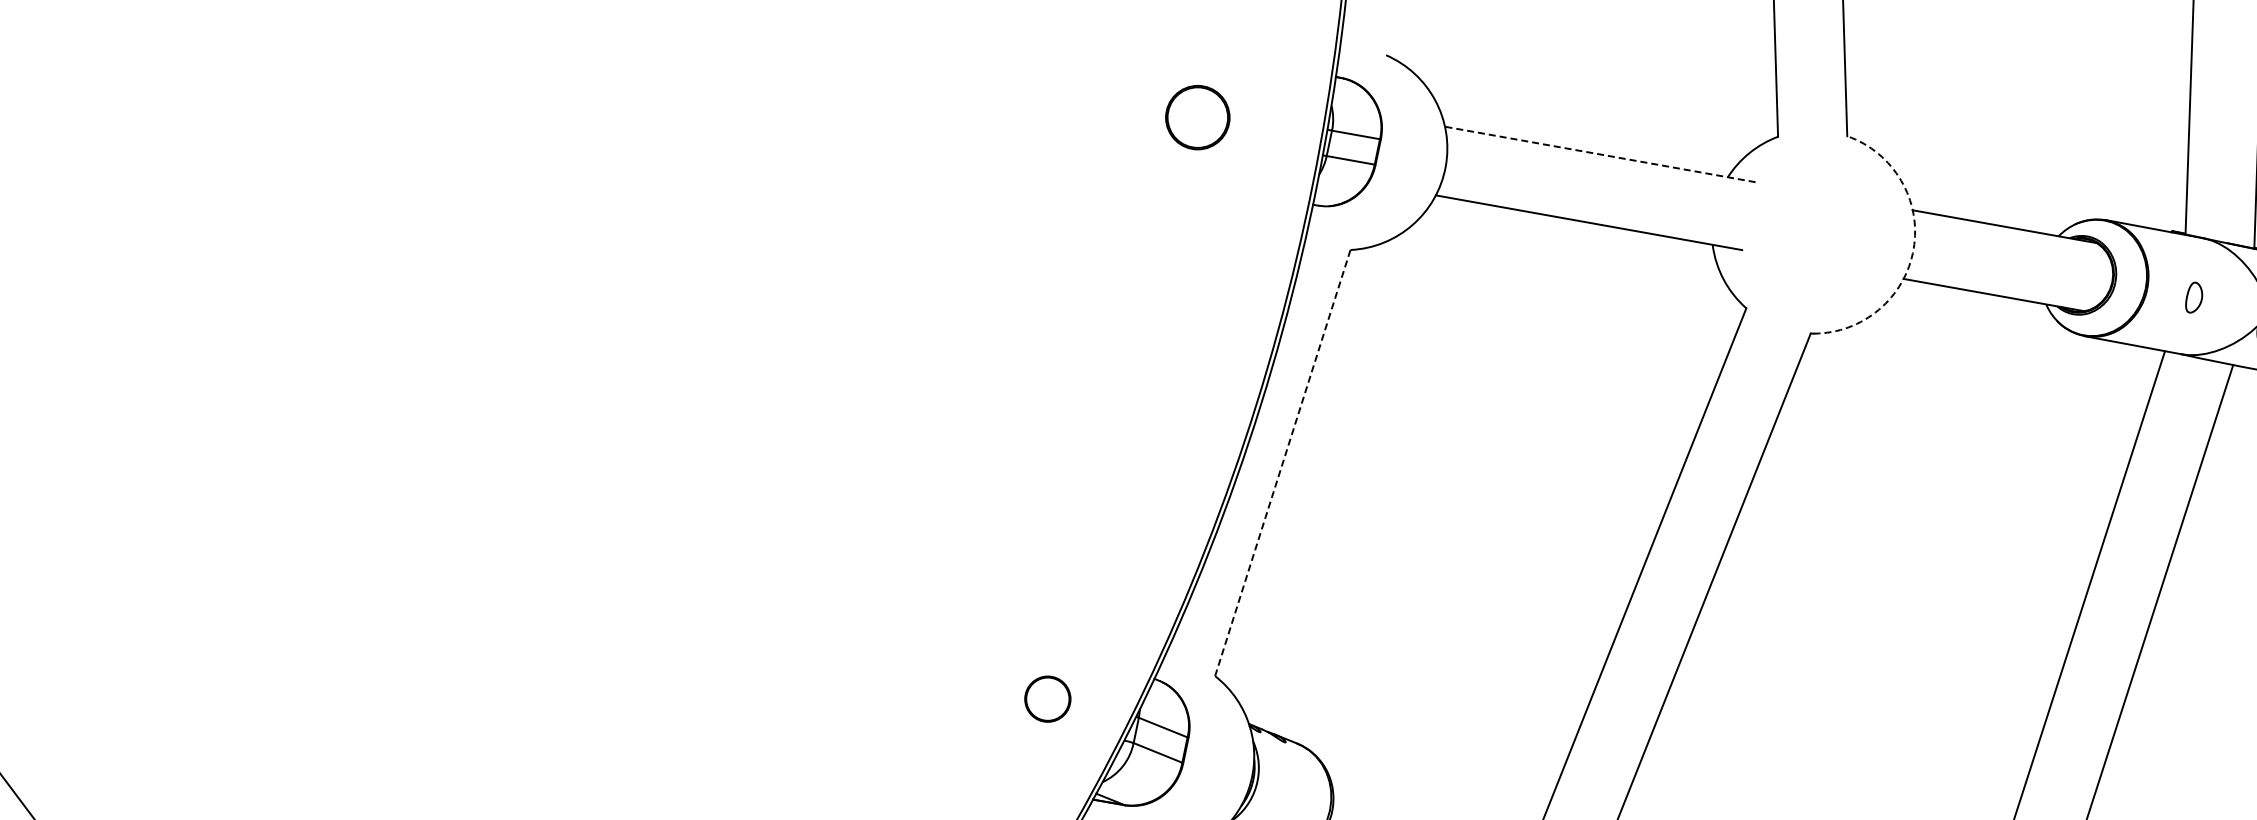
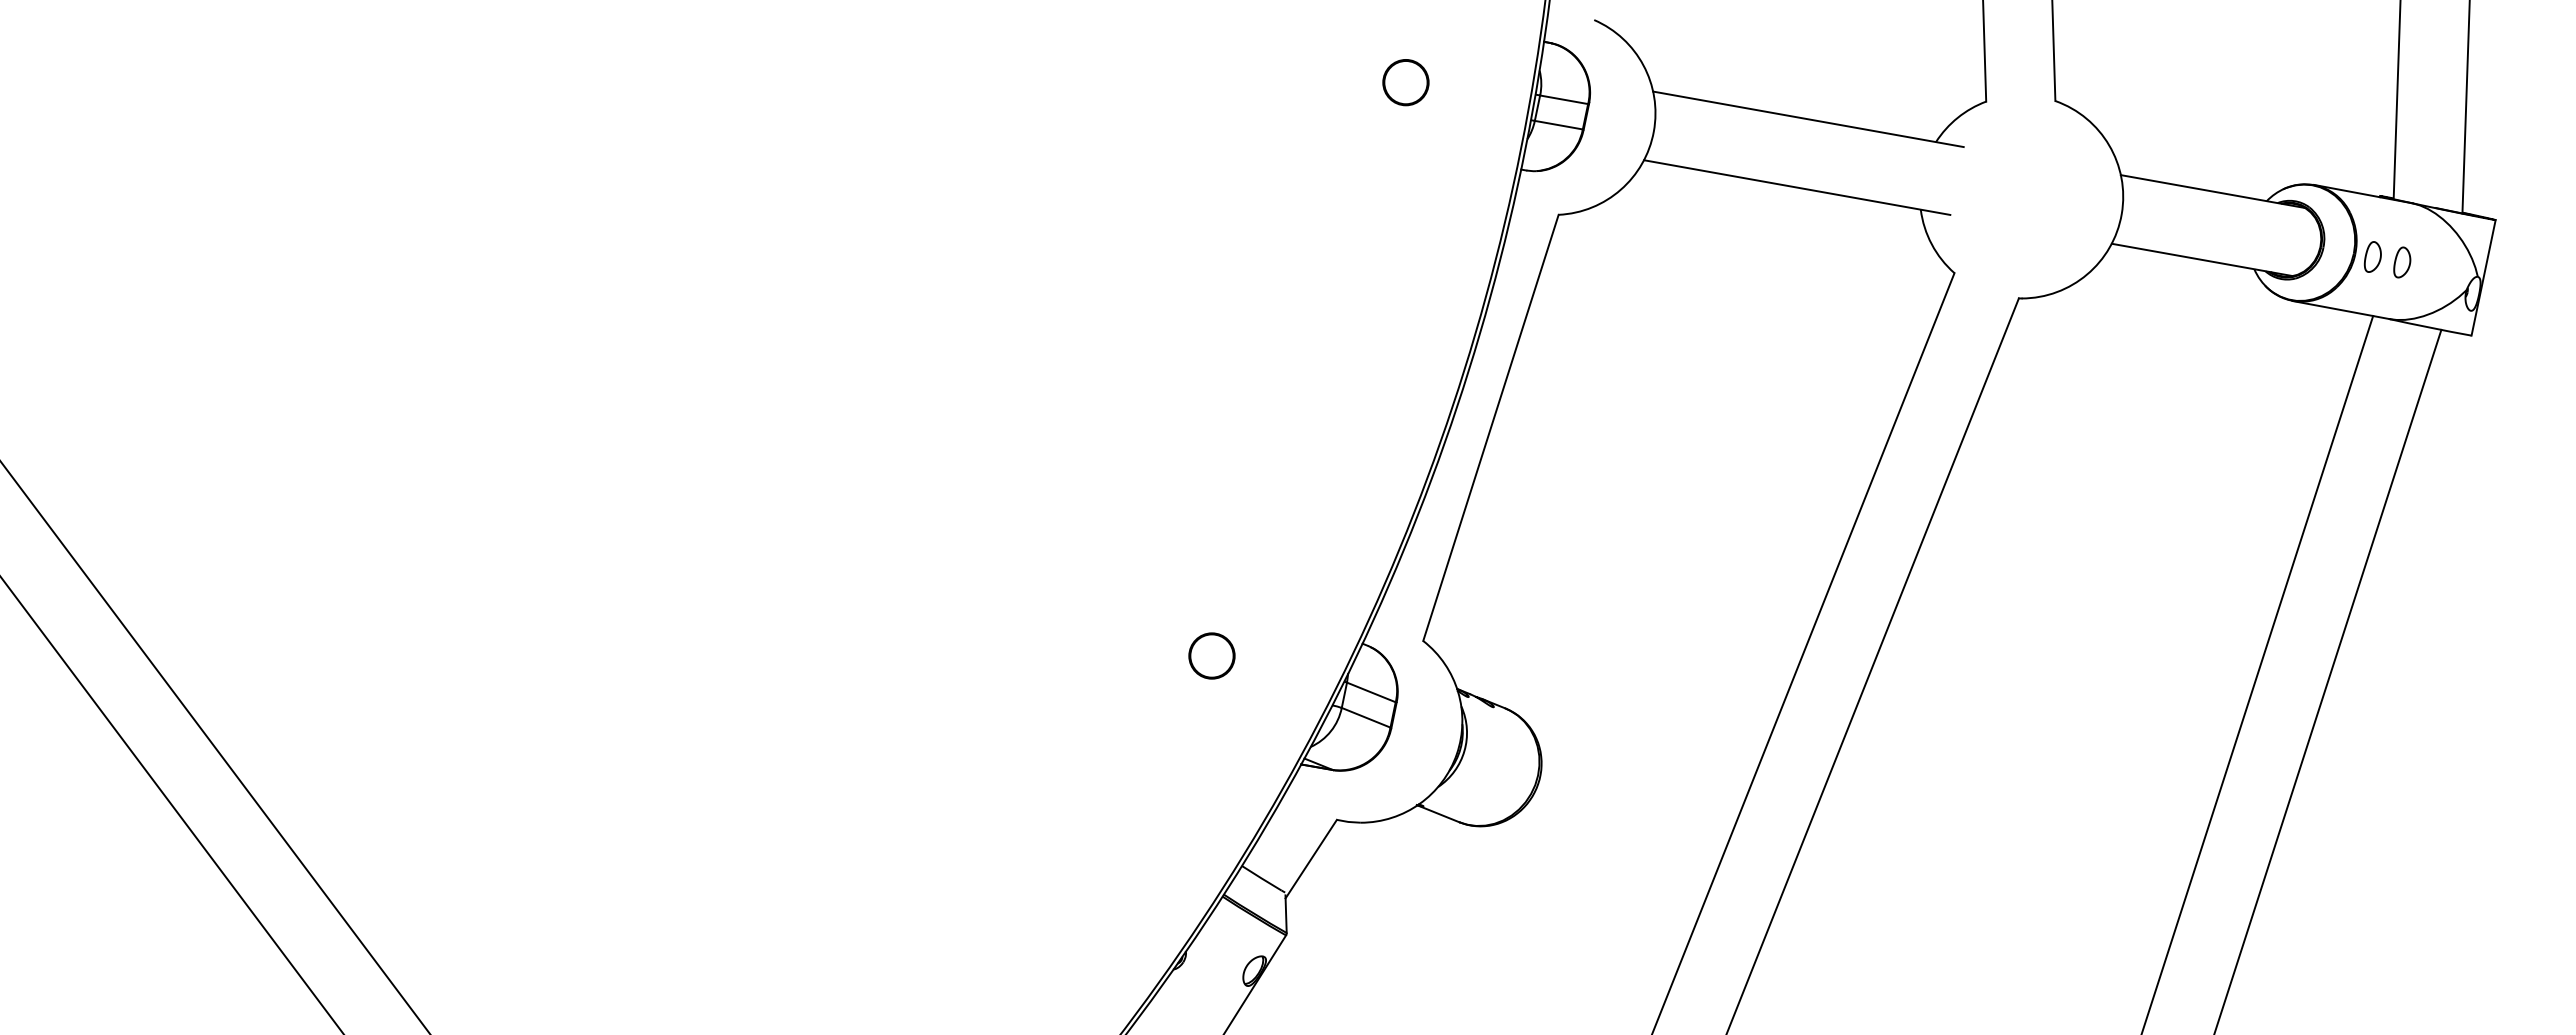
circle: (1197, 117) -> (1405, 82), size x0.71
line: (1600, 154) -> (1808, 119), dashed -> solid
arc: (1913, 249) -> (2121, 214), dashed -> solid
part: (2164, 291) -> (2372, 256), added
line: (1282, 462) -> (1490, 427), dashed -> solid
circle: (1047, 698) -> (1211, 655), moved

